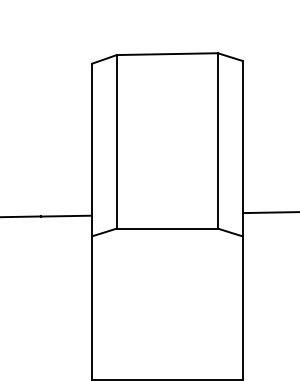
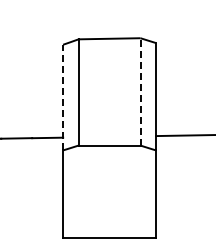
line: (217, 140) -> (140, 91), solid -> dashed
line: (92, 150) -> (63, 97), solid -> dashed

